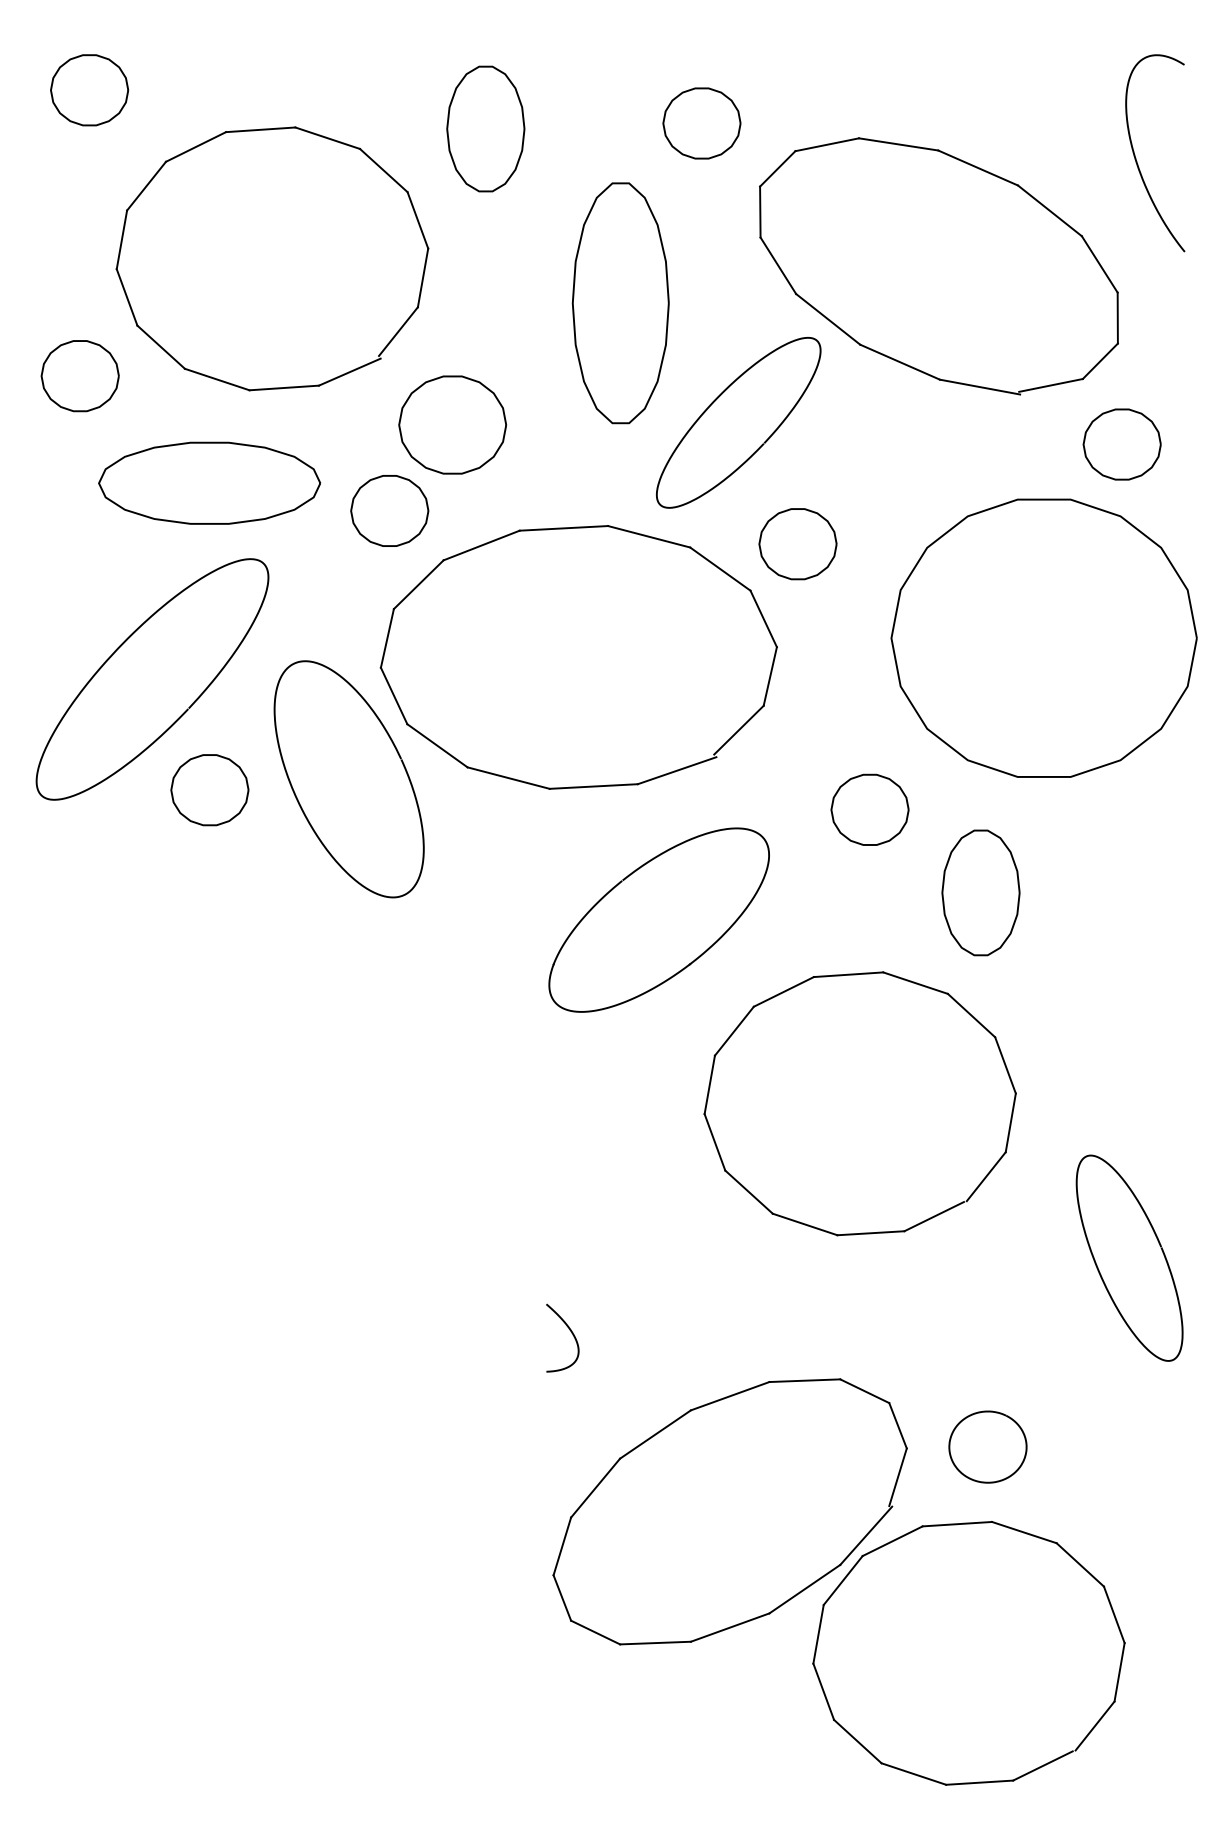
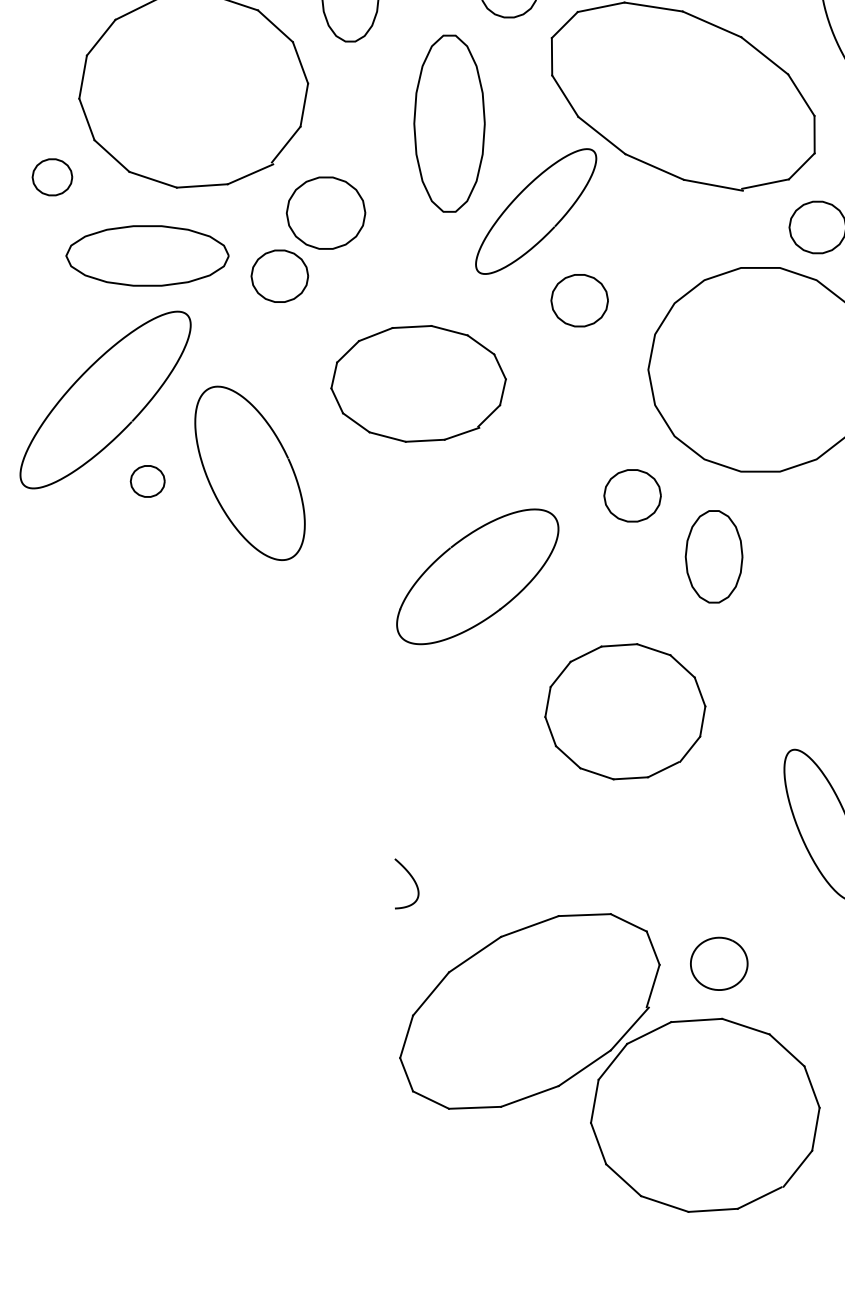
part: (79, 376) -> (51, 177), size x0.7
part: (578, 657) -> (418, 383), size x0.6
part: (209, 790) -> (147, 481), size x0.6
part: (859, 1103) -> (624, 711), size x0.7

